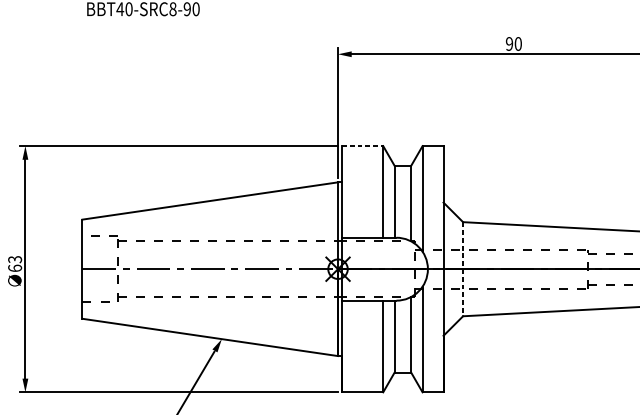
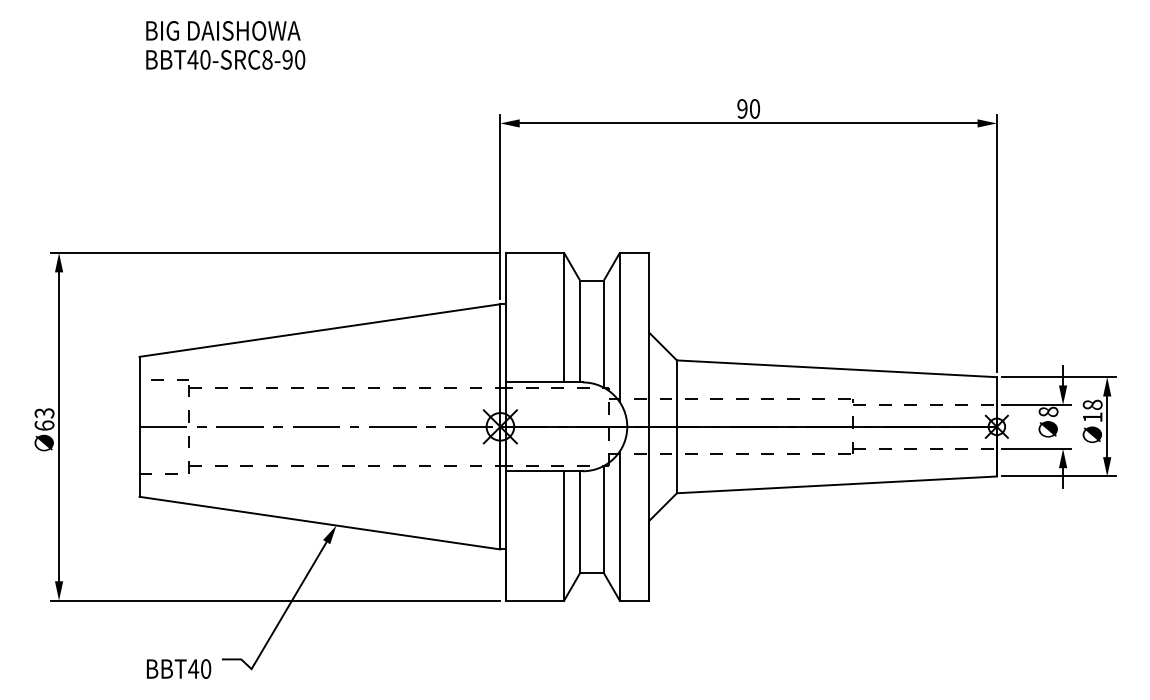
line: (362, 146) -> (535, 253), dashed -> solid
line: (462, 269) -> (676, 427), dashed -> solid

